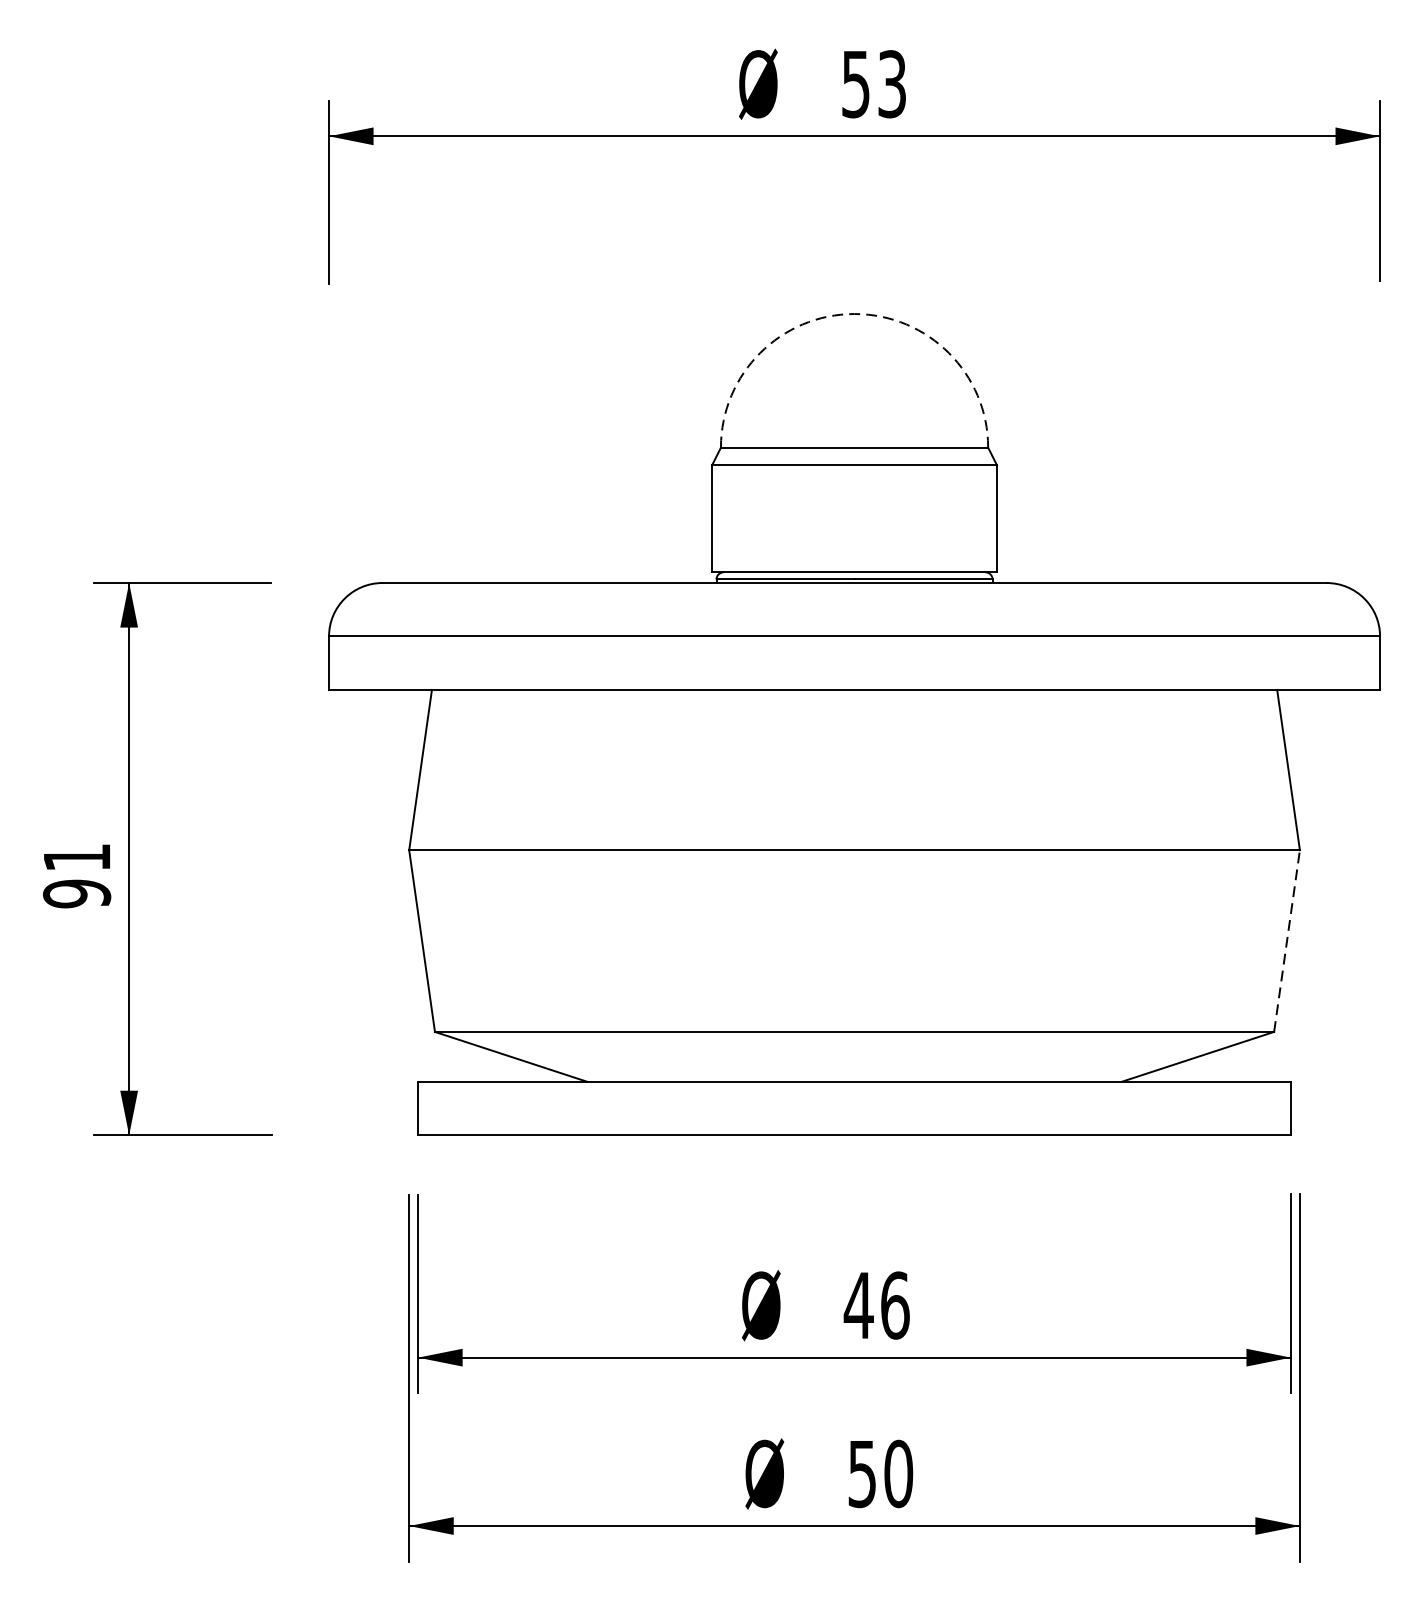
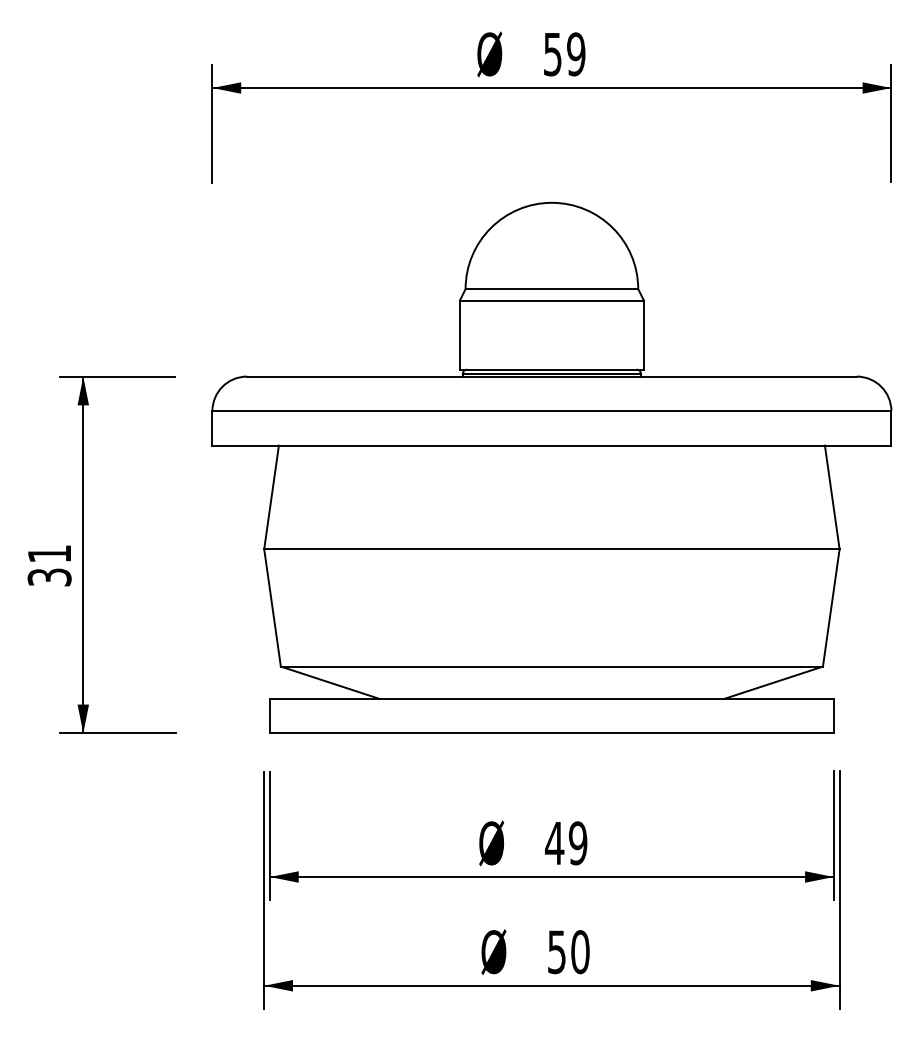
text: (892, 84) -> (576, 54), 53 -> 59
arc: (853, 313) -> (551, 202), dashed -> solid
text: (76, 894) -> (49, 577), 91 -> 31
line: (1287, 940) -> (831, 607), dashed -> solid
text: (894, 1305) -> (577, 843), 46 -> 49

